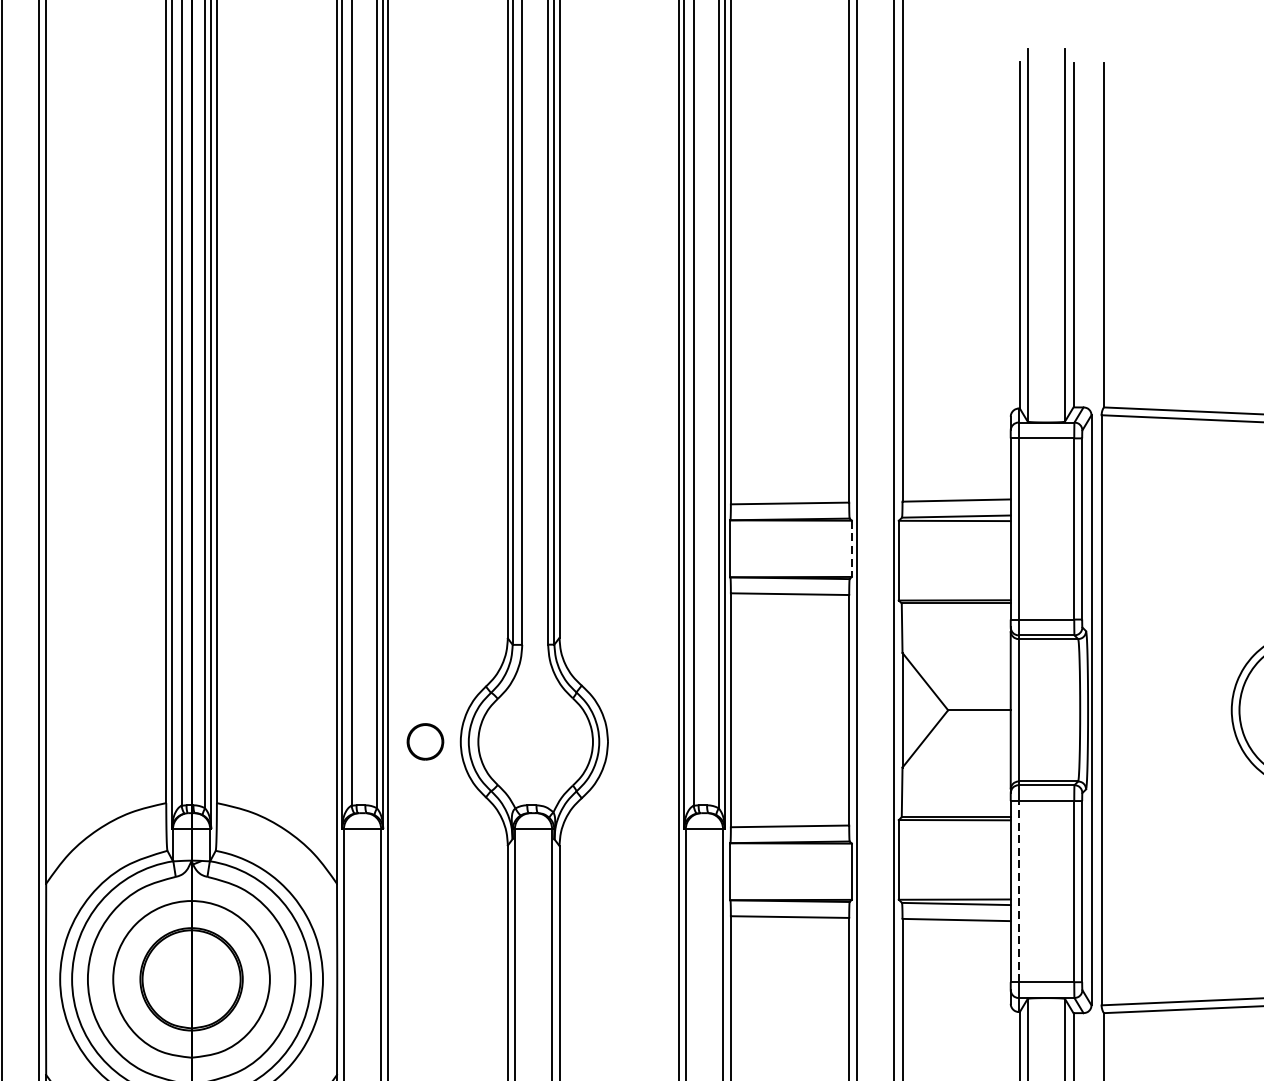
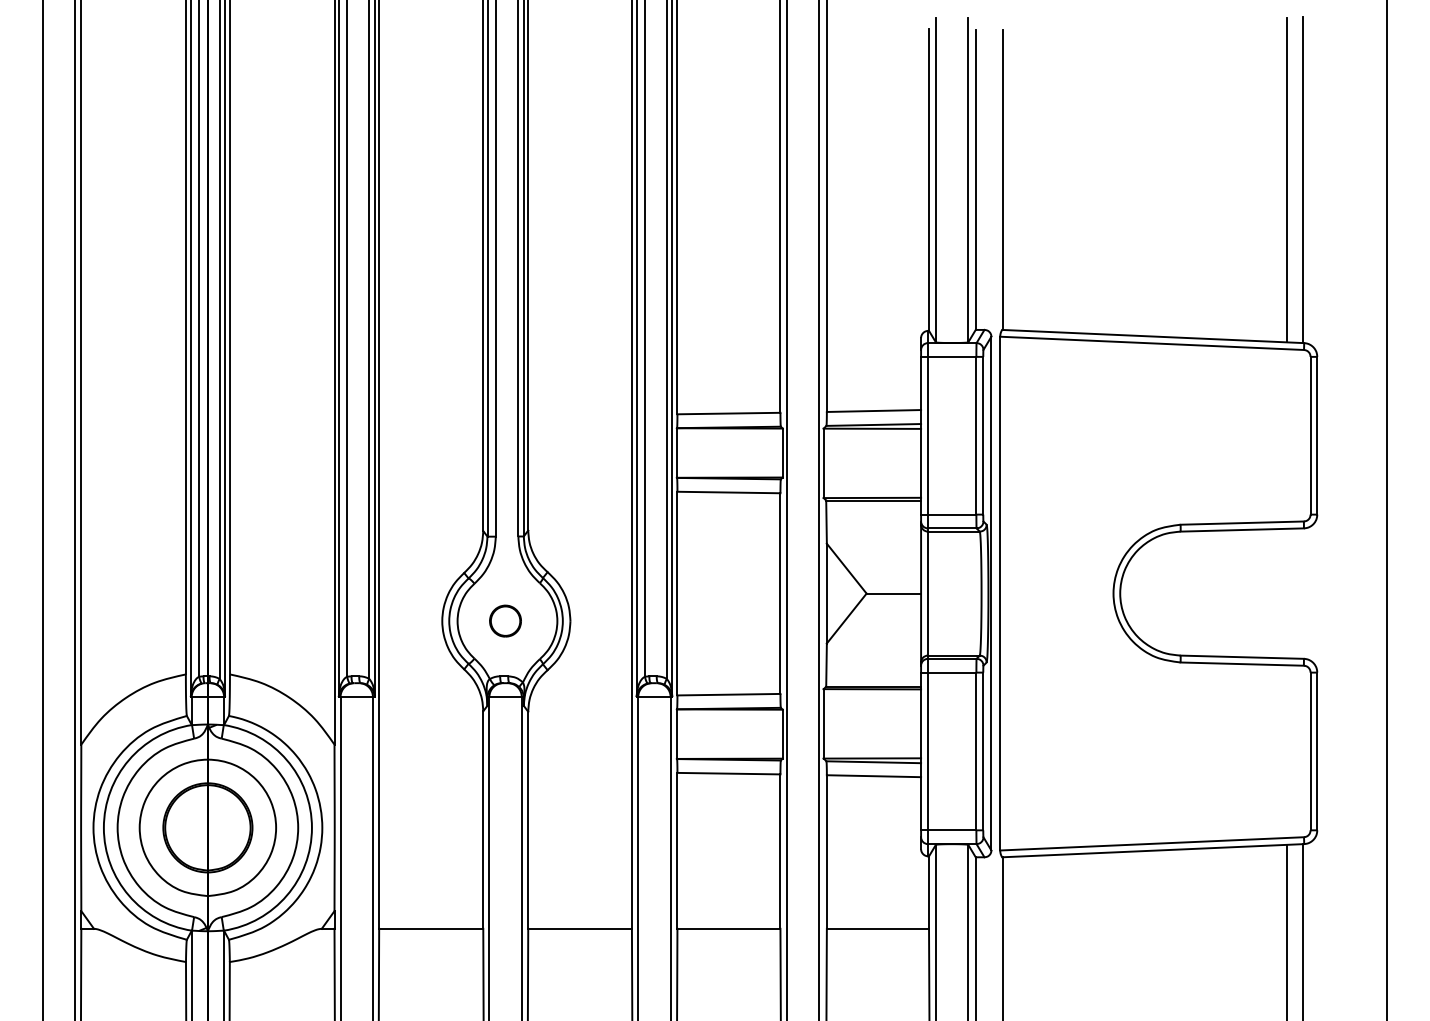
line: (851, 549) -> (782, 453), dashed -> solid
part: (425, 741) -> (505, 620), moved
line: (1018, 891) -> (927, 751), dashed -> solid

